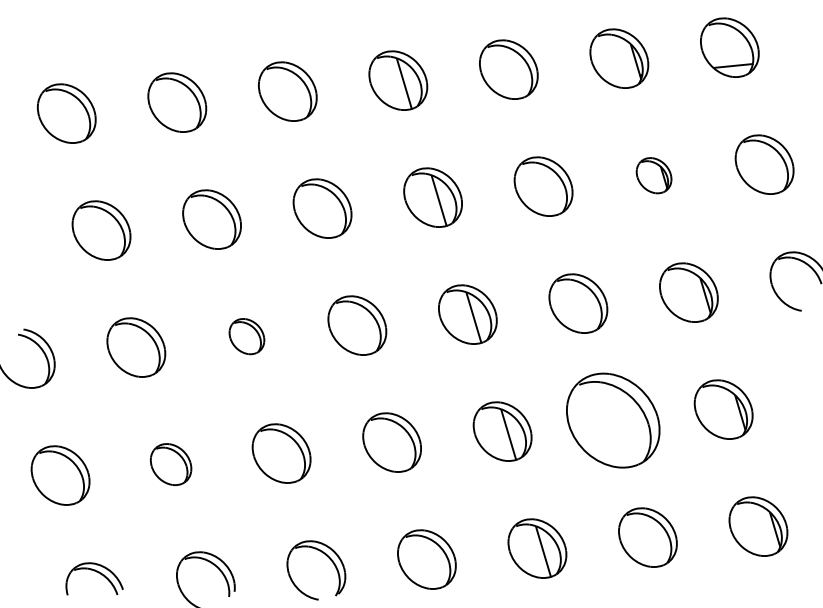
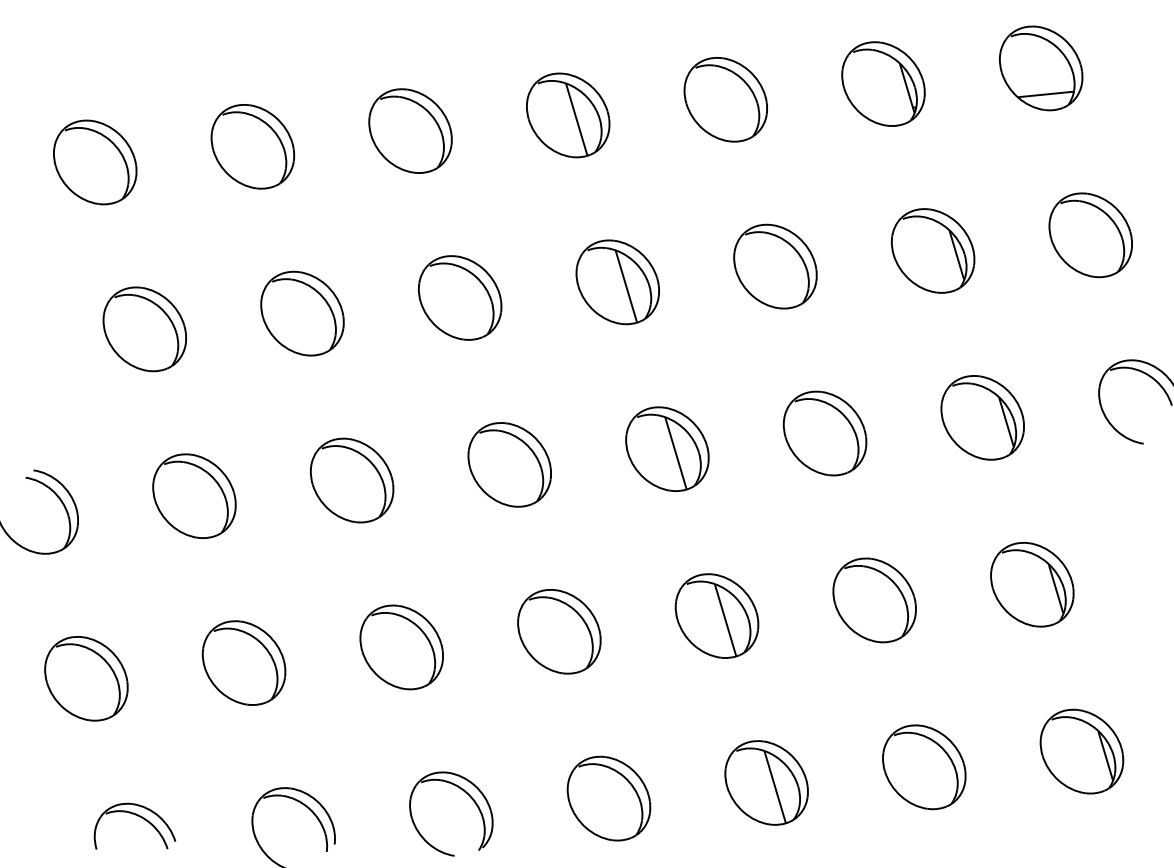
part: (653, 175) -> (932, 250), size x1.67
part: (247, 336) -> (352, 480), size x1.67
part: (613, 420) -> (874, 600), size x0.62
part: (170, 464) -> (243, 662), size x1.43

